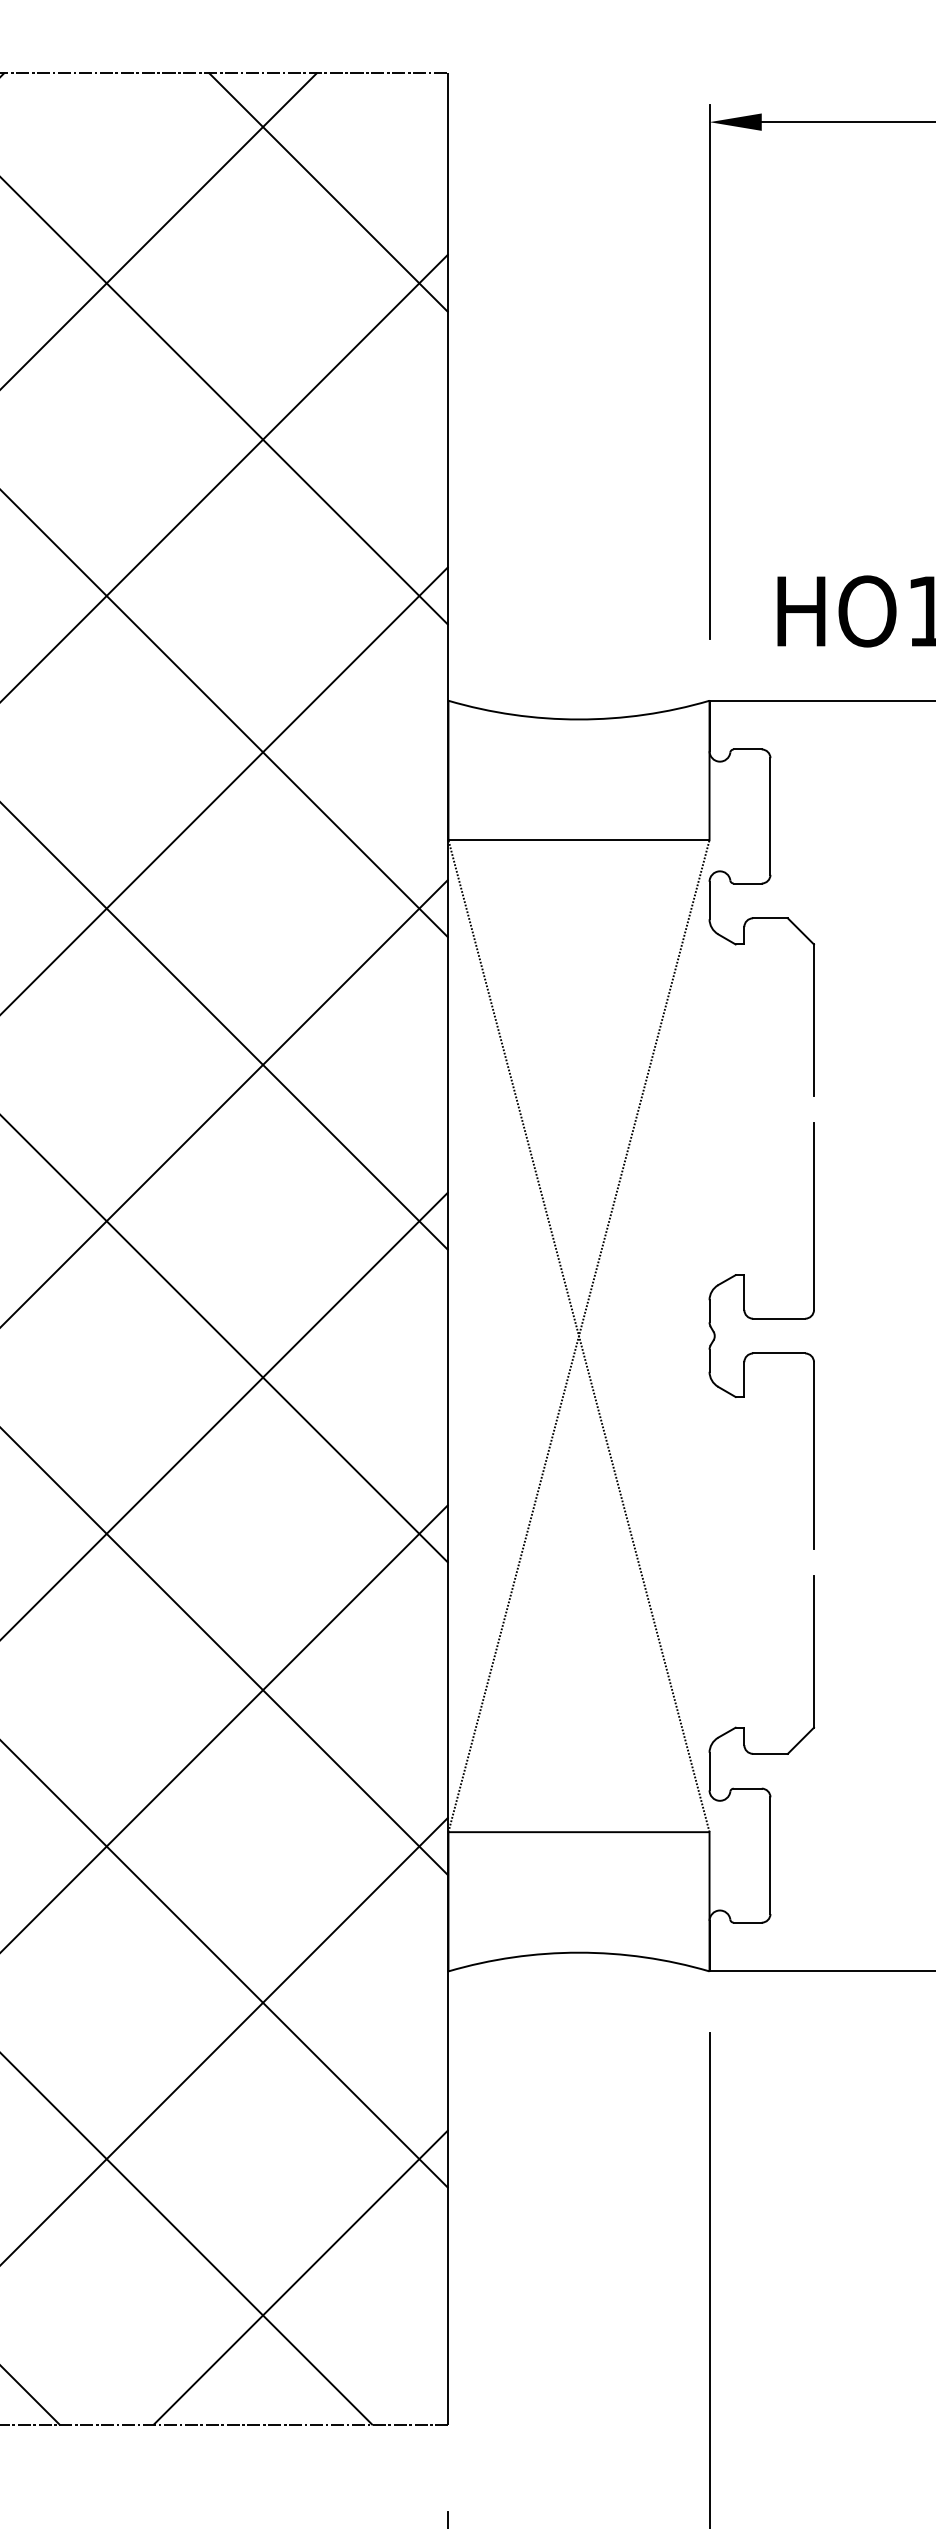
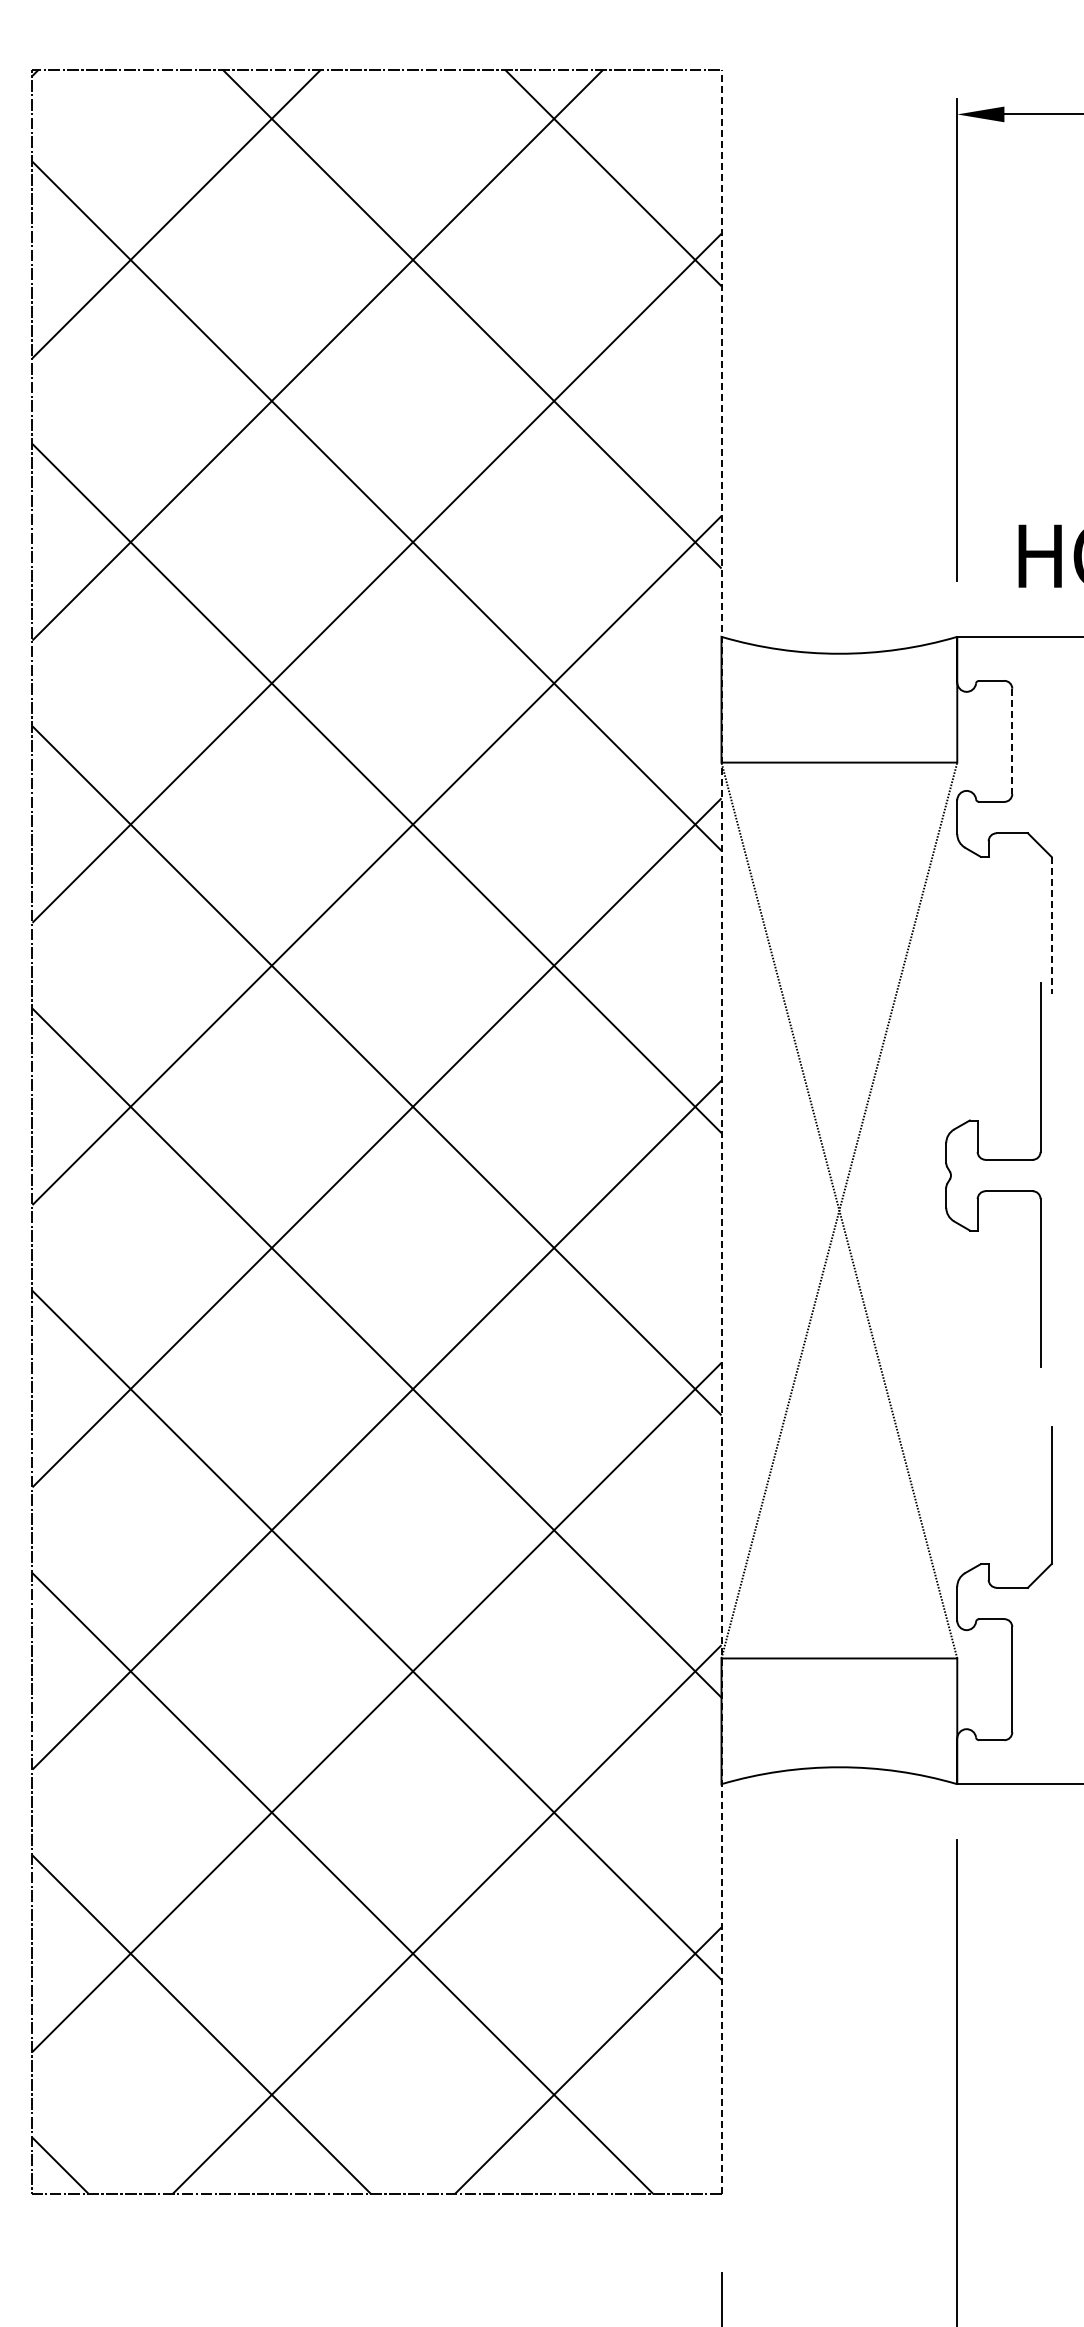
line: (770, 816) -> (1012, 741), solid -> dashed
line: (813, 1020) -> (1051, 925), solid -> dashed
line: (448, 1248) -> (721, 1131), solid -> dashed
part: (761, 1319) -> (993, 1160), moved

